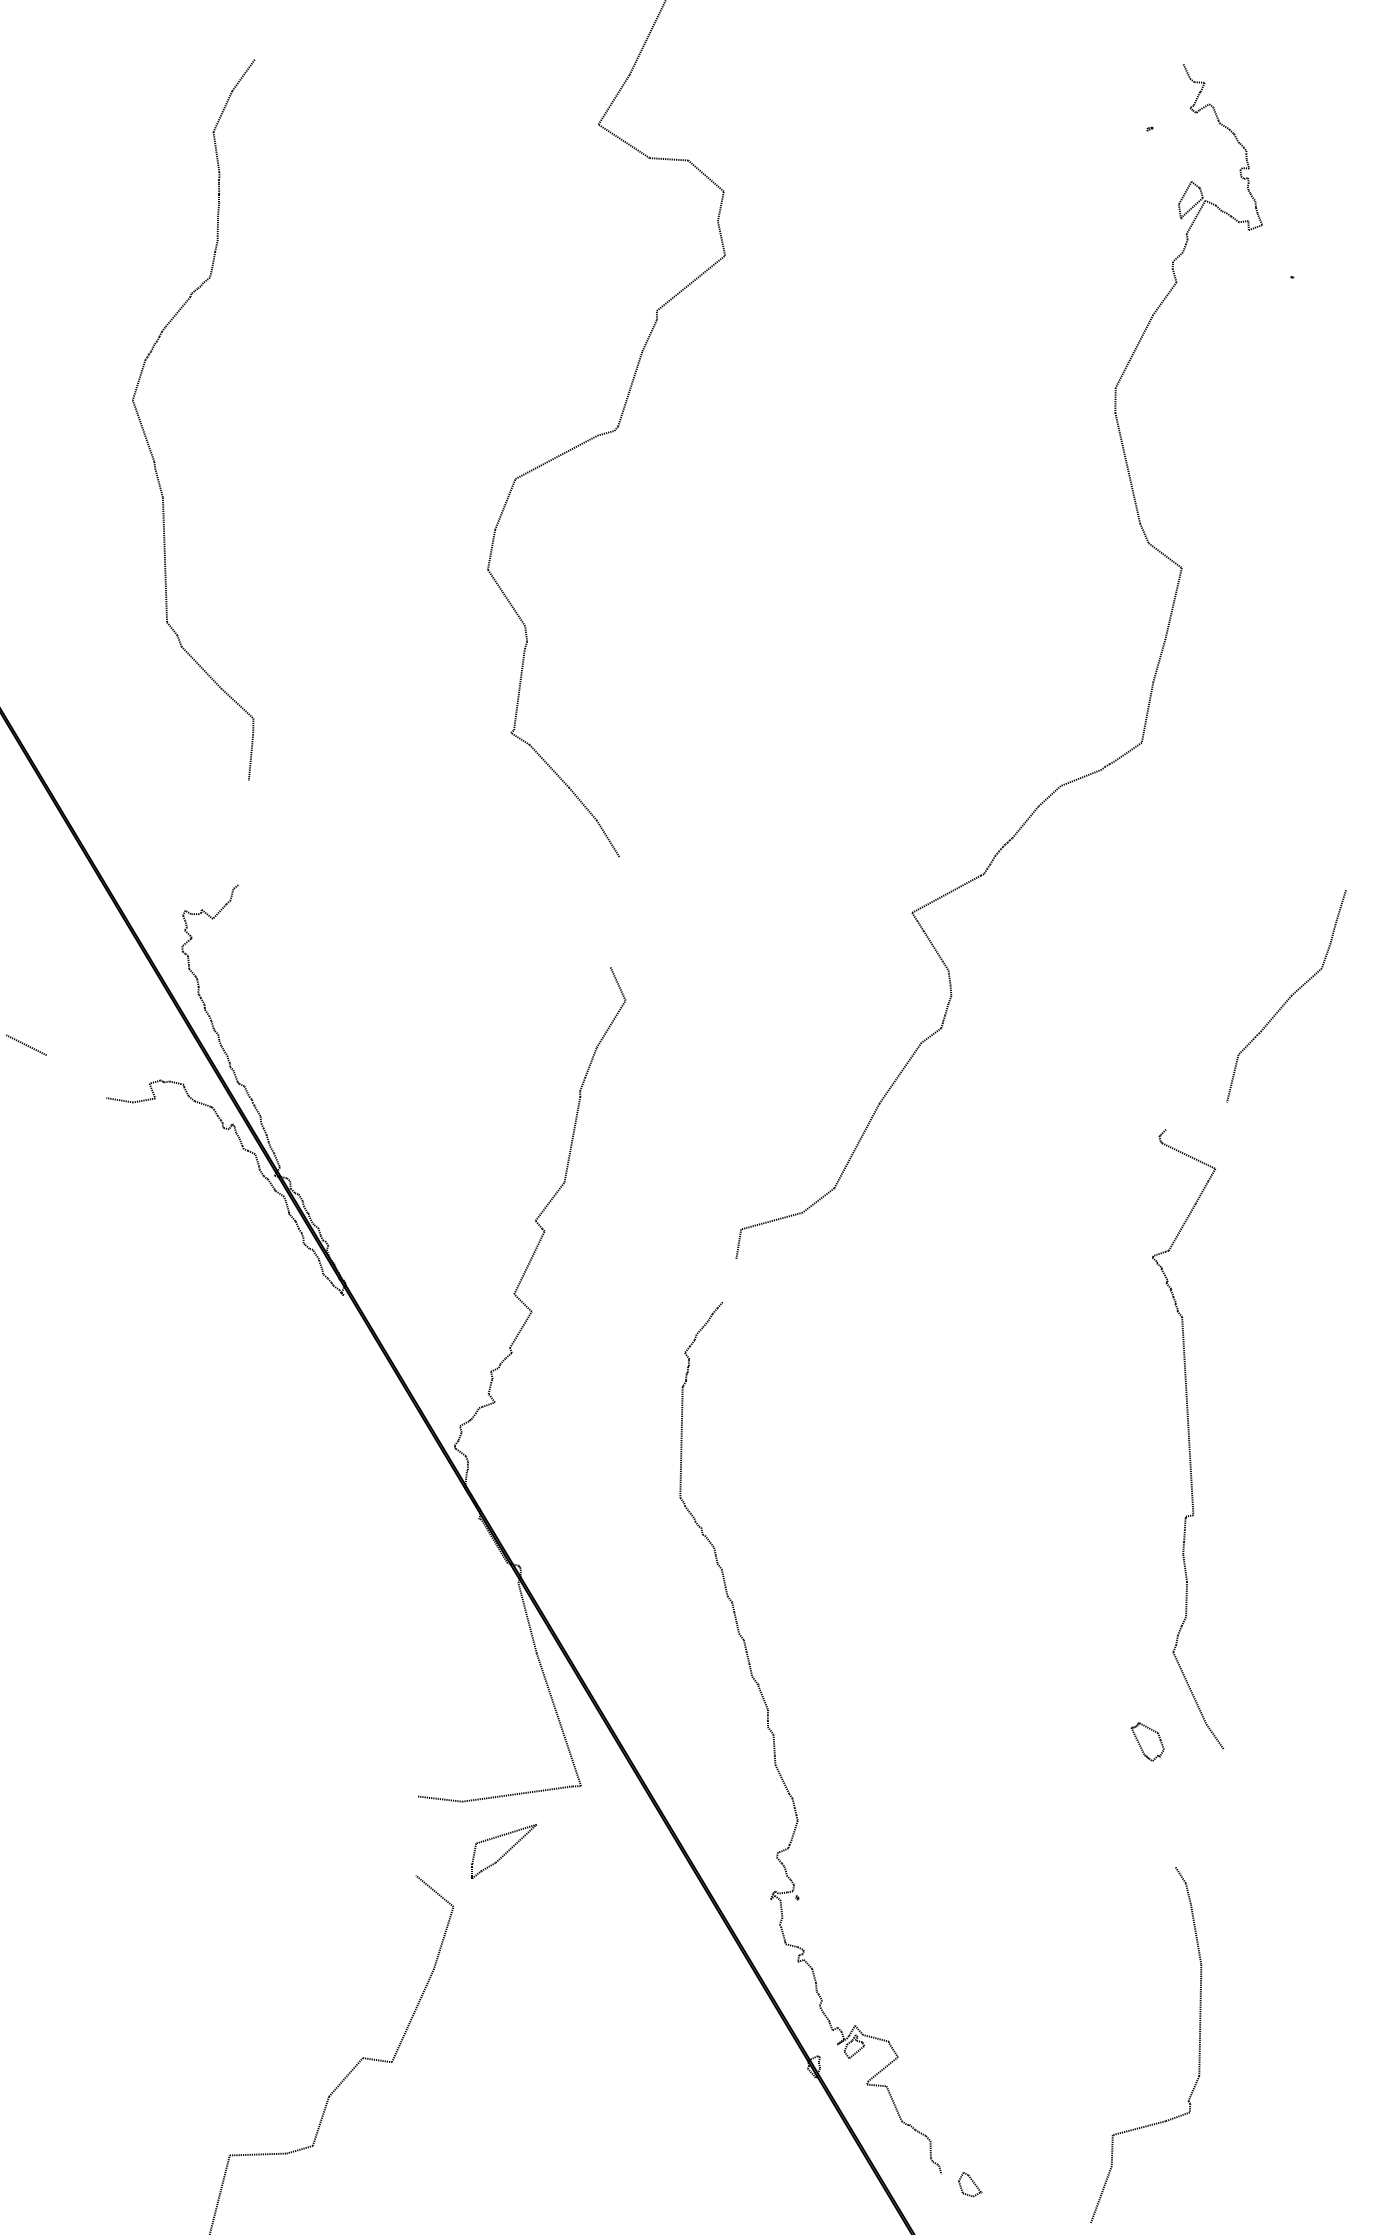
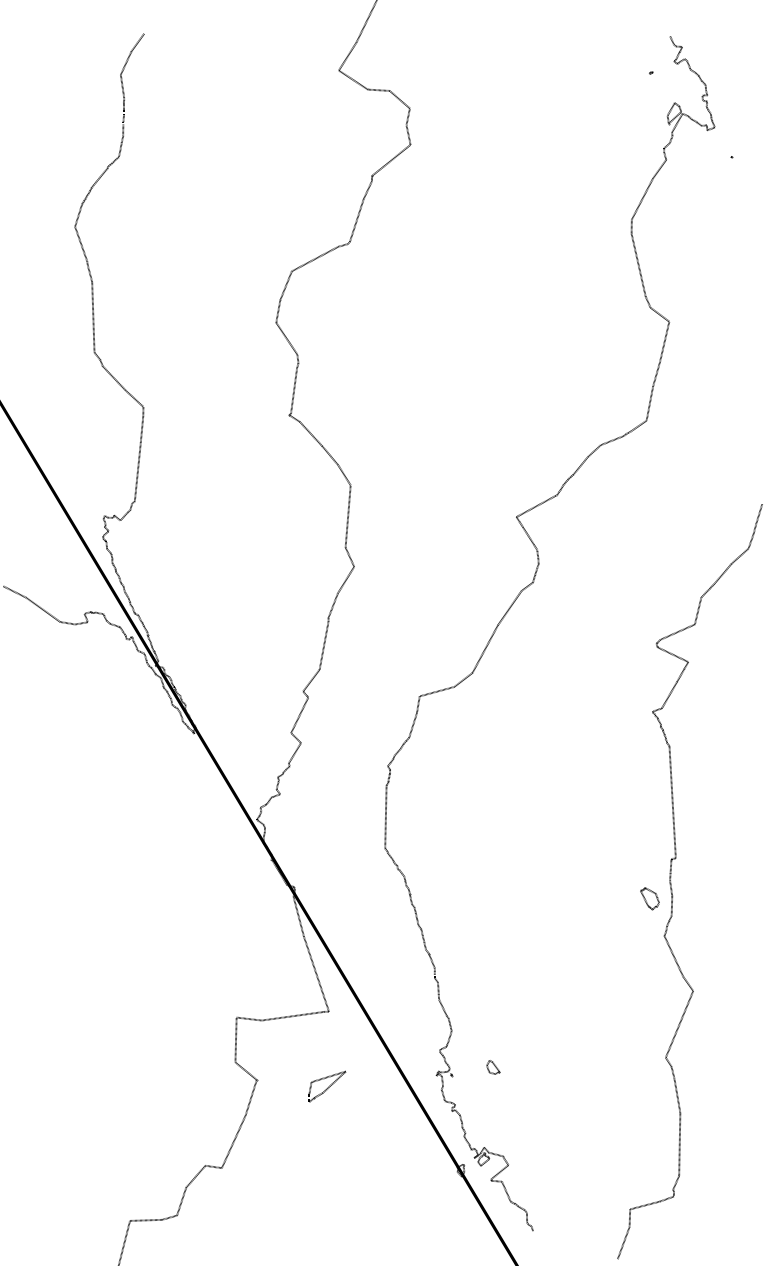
line: (242, 832) -> (137, 471), added
line: (613, 911) -> (347, 516), added
line: (76, 1076) -> (43, 609), added
line: (1196, 1114) -> (677, 631), added
line: (728, 1280) -> (412, 725), added
part: (1146, 1741) -> (649, 898), moved
line: (1199, 1808) -> (679, 1024), added
line: (415, 1835) -> (235, 1039), added
part: (504, 1851) -> (327, 1086), moved
part: (970, 2184) -> (493, 1067), moved

